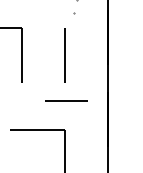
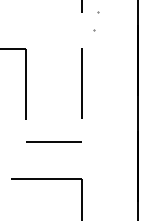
line: (66, 100) -> (54, 141), moved

